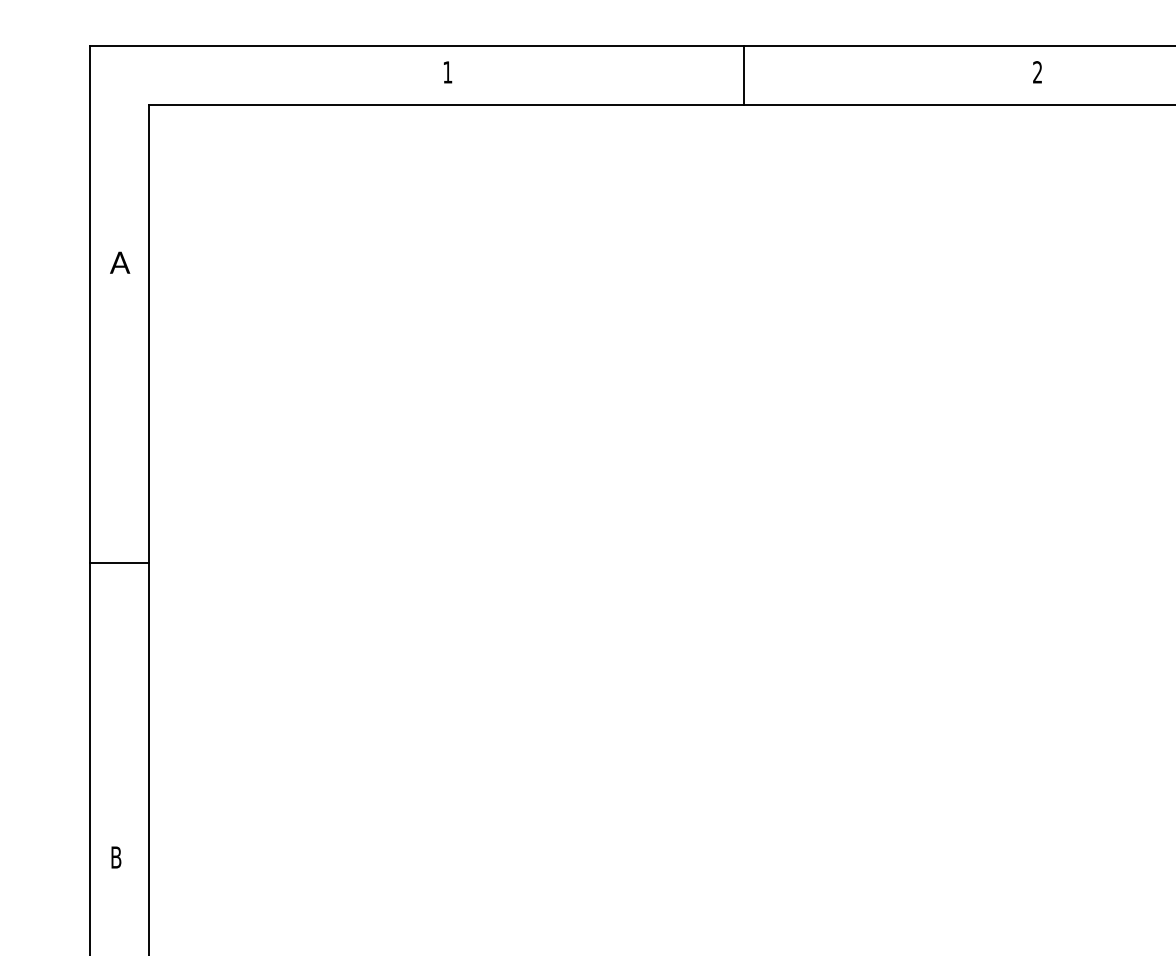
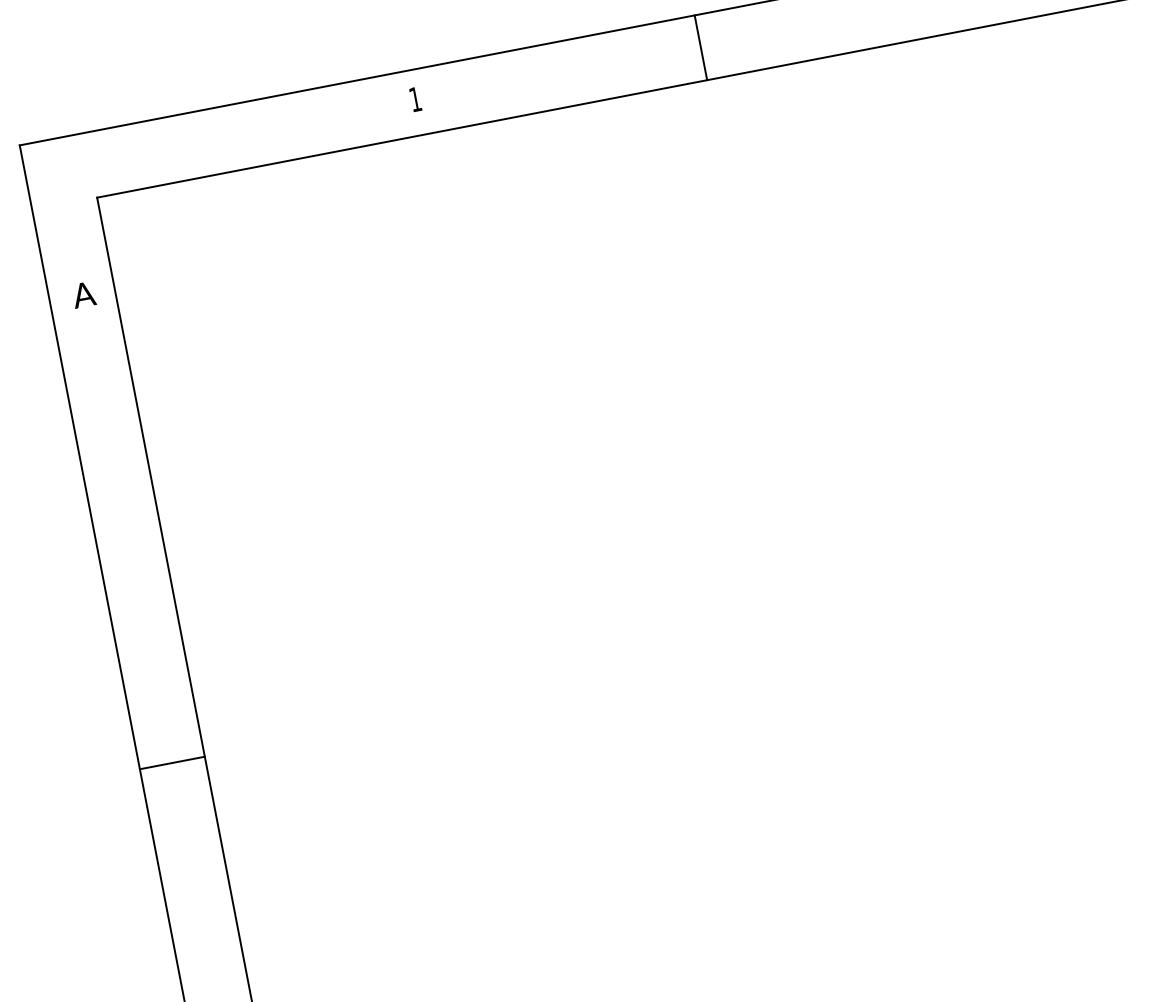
line: (744, 75) -> (701, 47), moved
text: (120, 262) -> (84, 294), moved
line: (119, 563) -> (172, 763), moved

